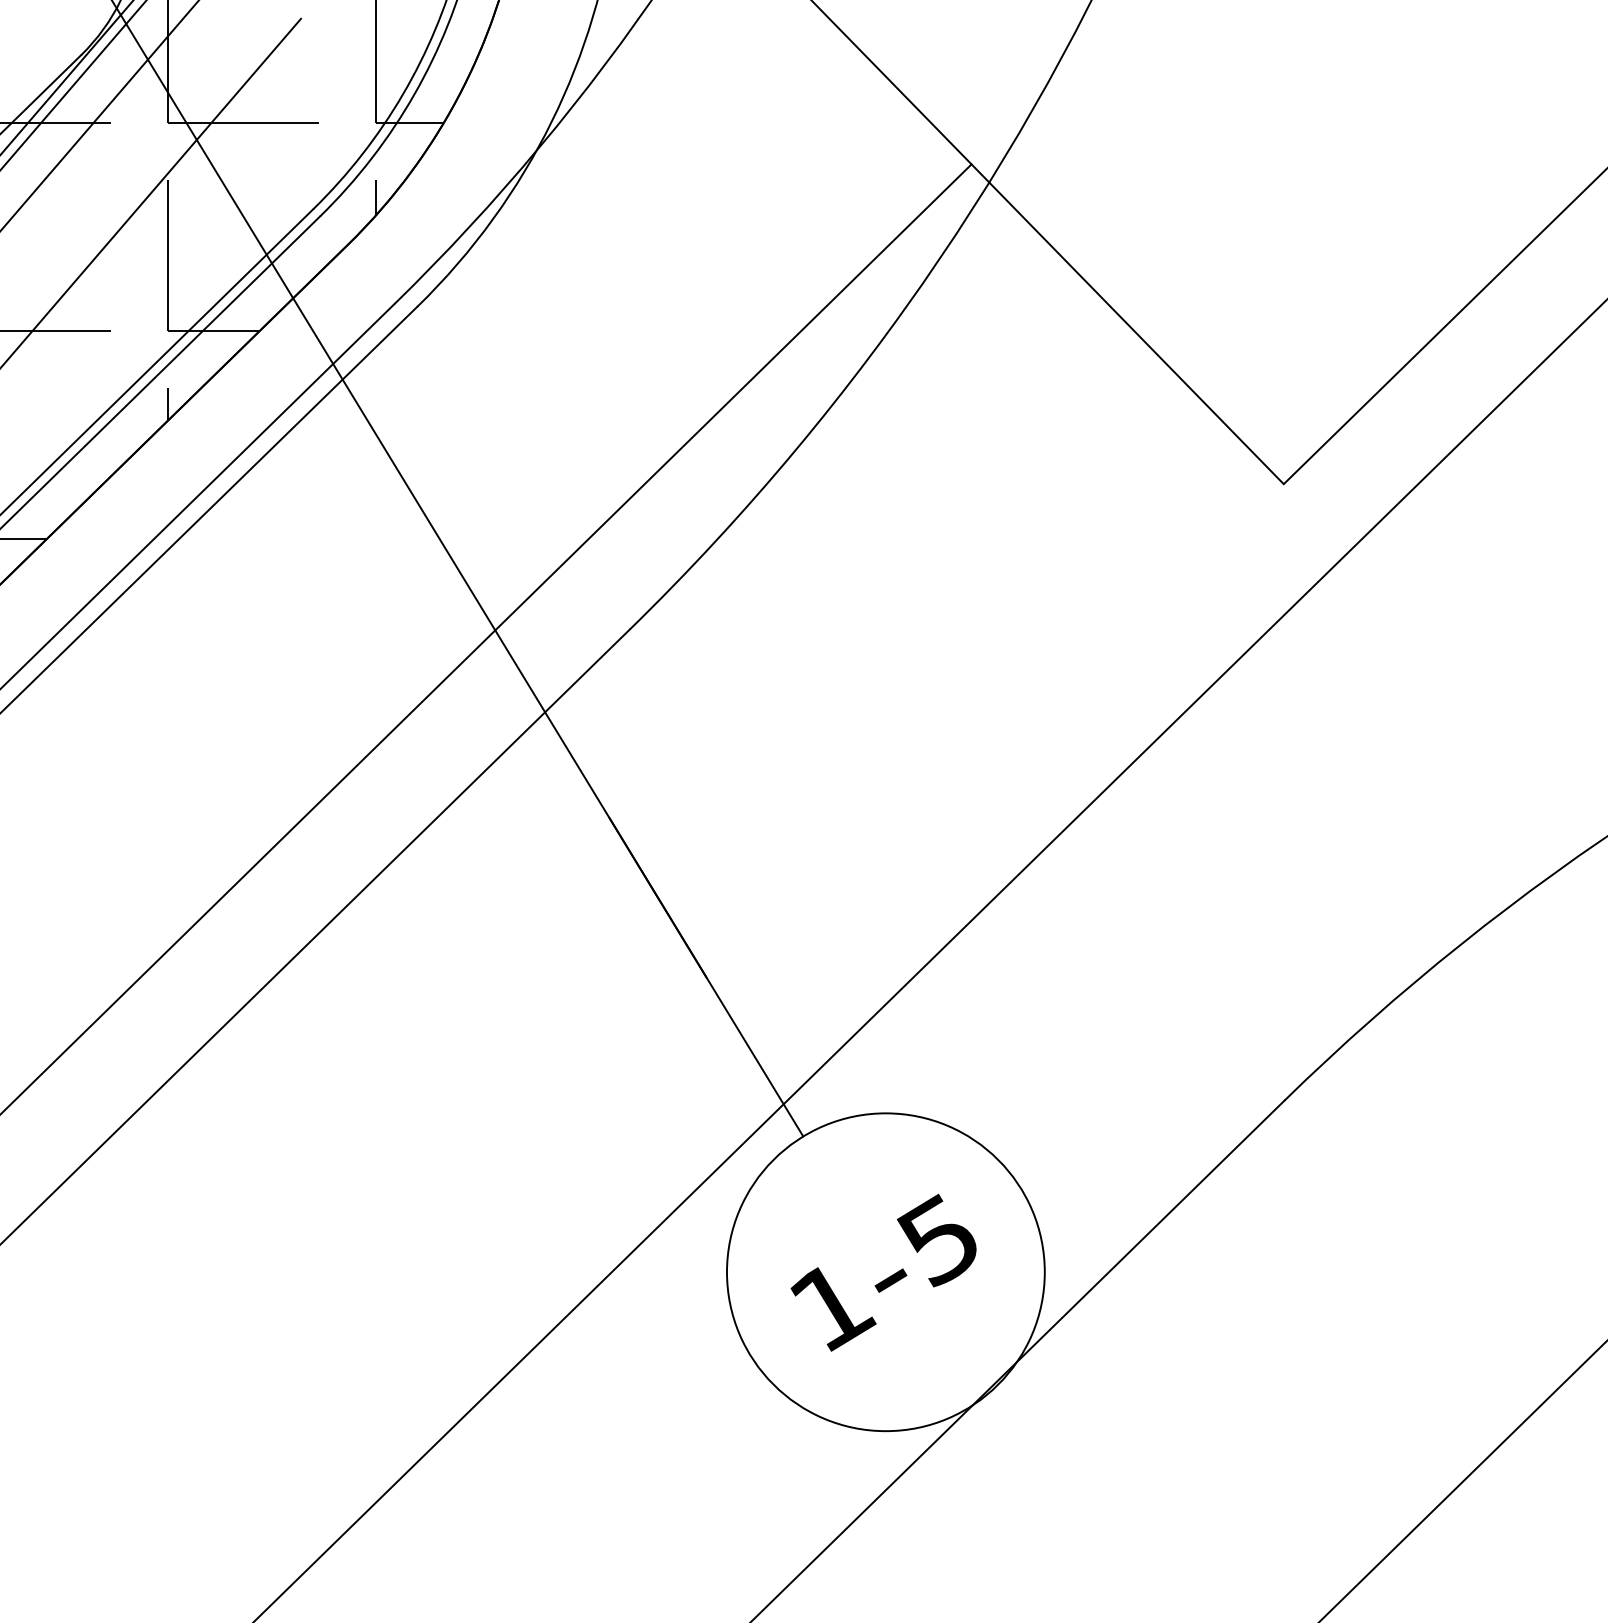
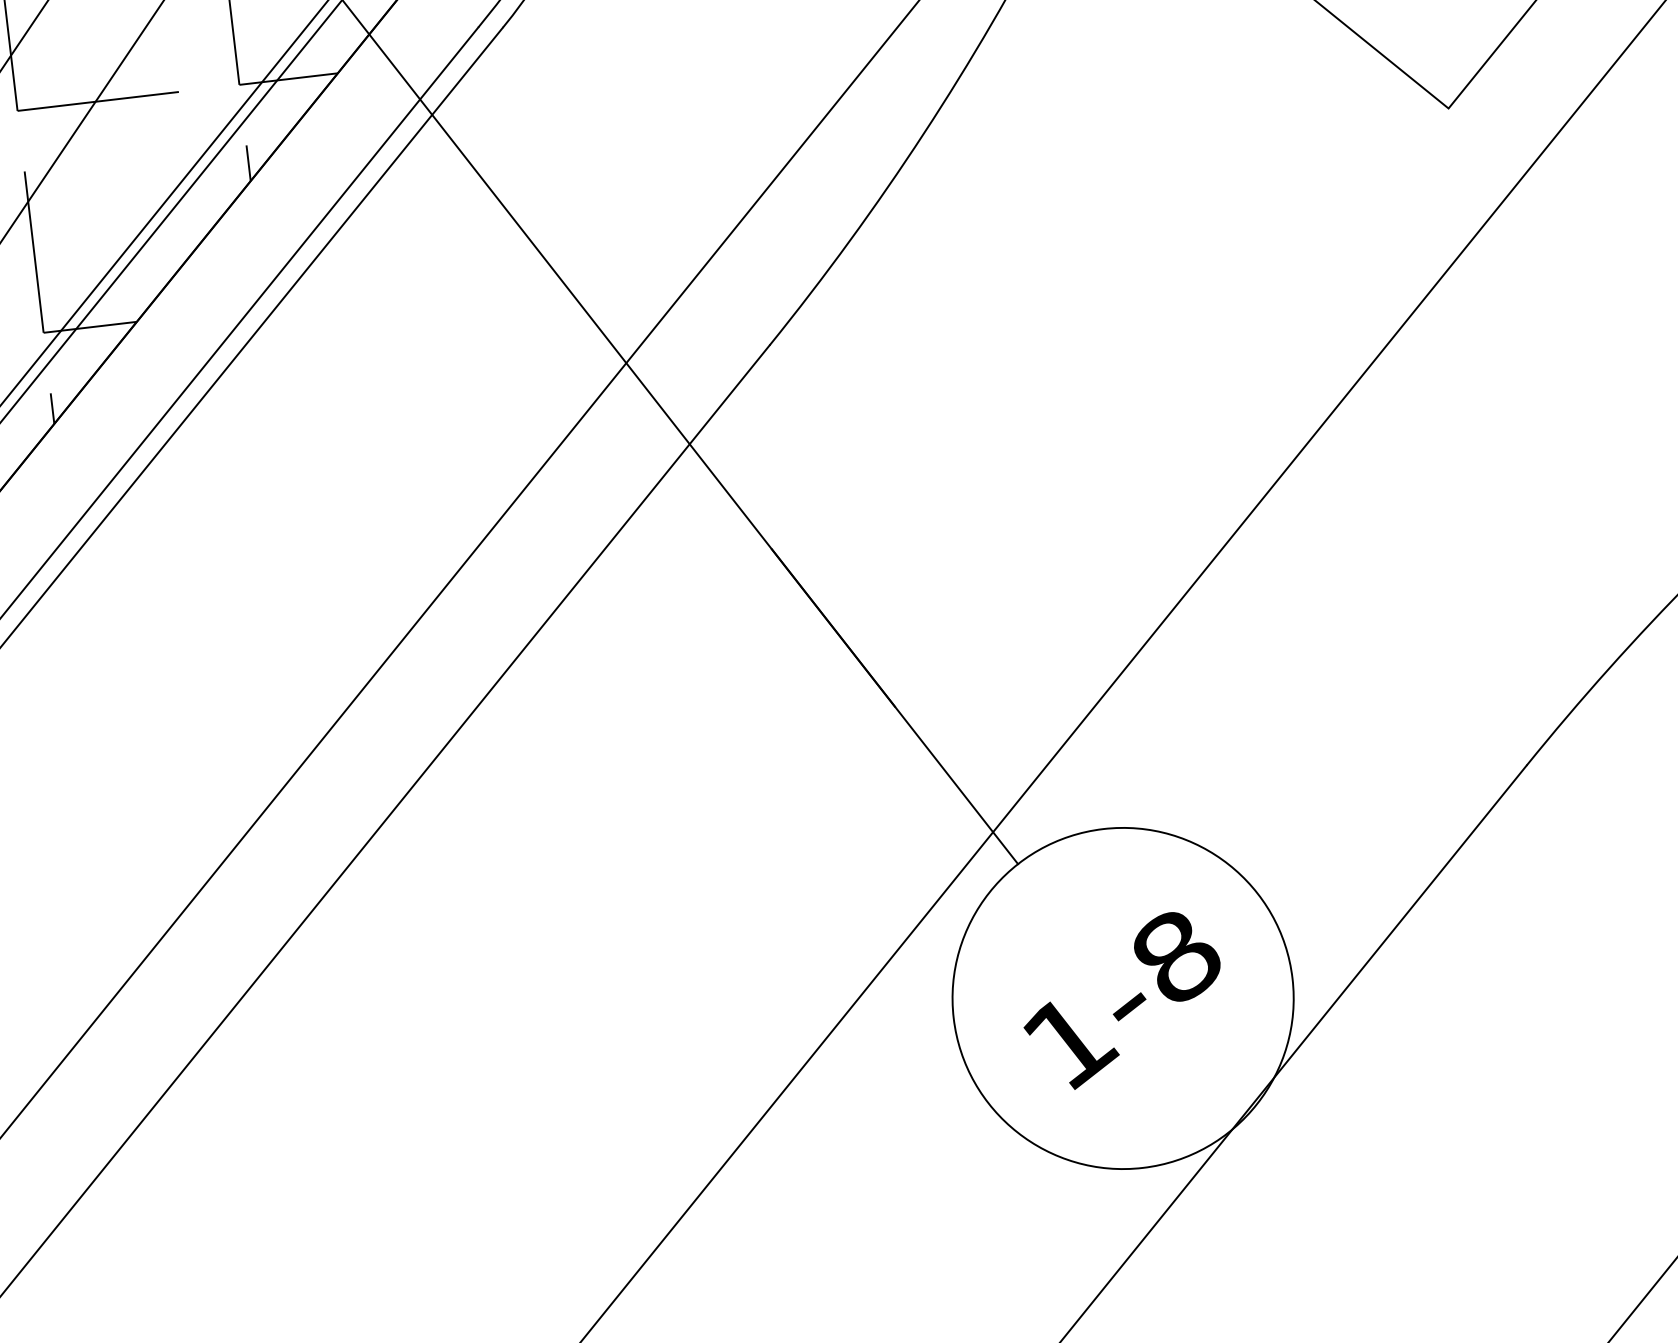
text: (937, 1240) -> (1174, 958), 1-5 -> 1-8

